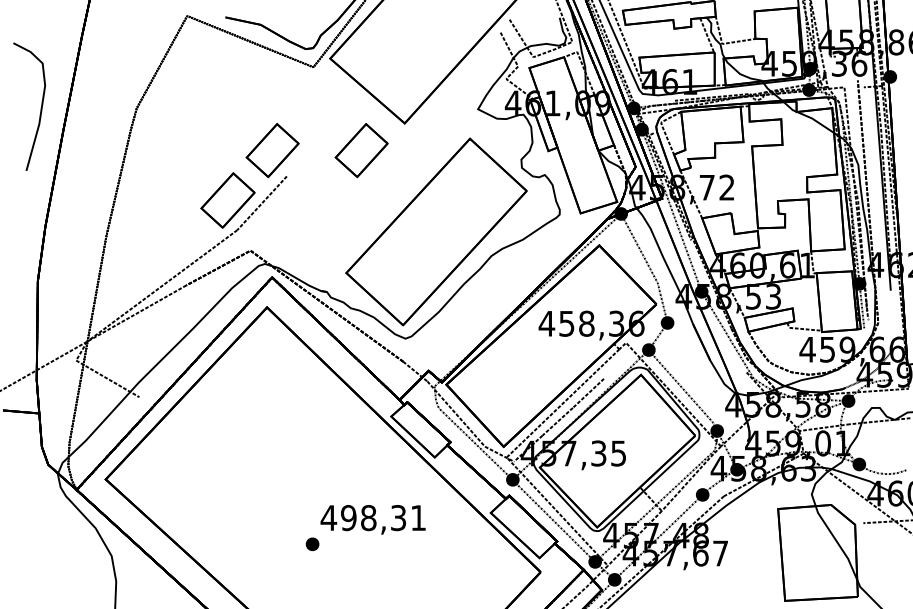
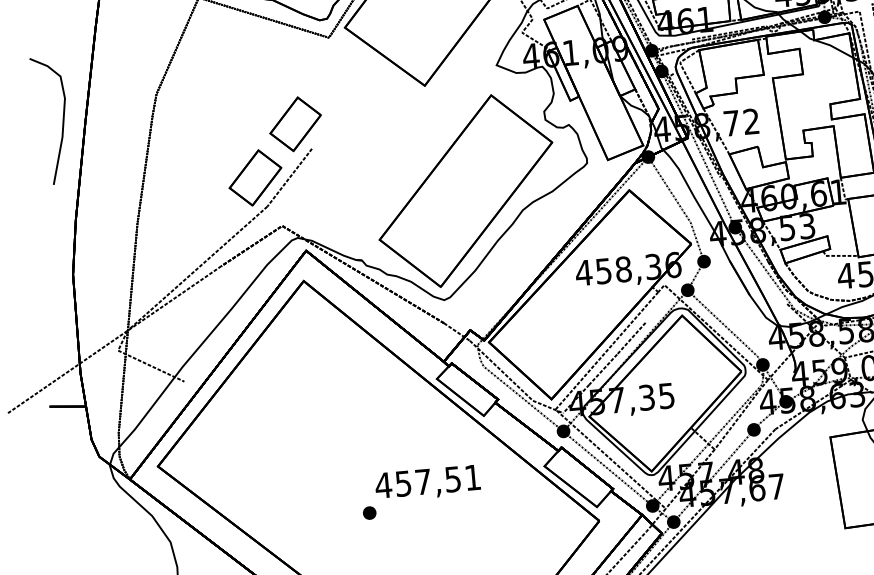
curve: (40, 108) -> (62, 121), moved
part: (361, 150) -> (384, 116), removed
text: (373, 518) -> (428, 482), 498,31 -> 457,51

